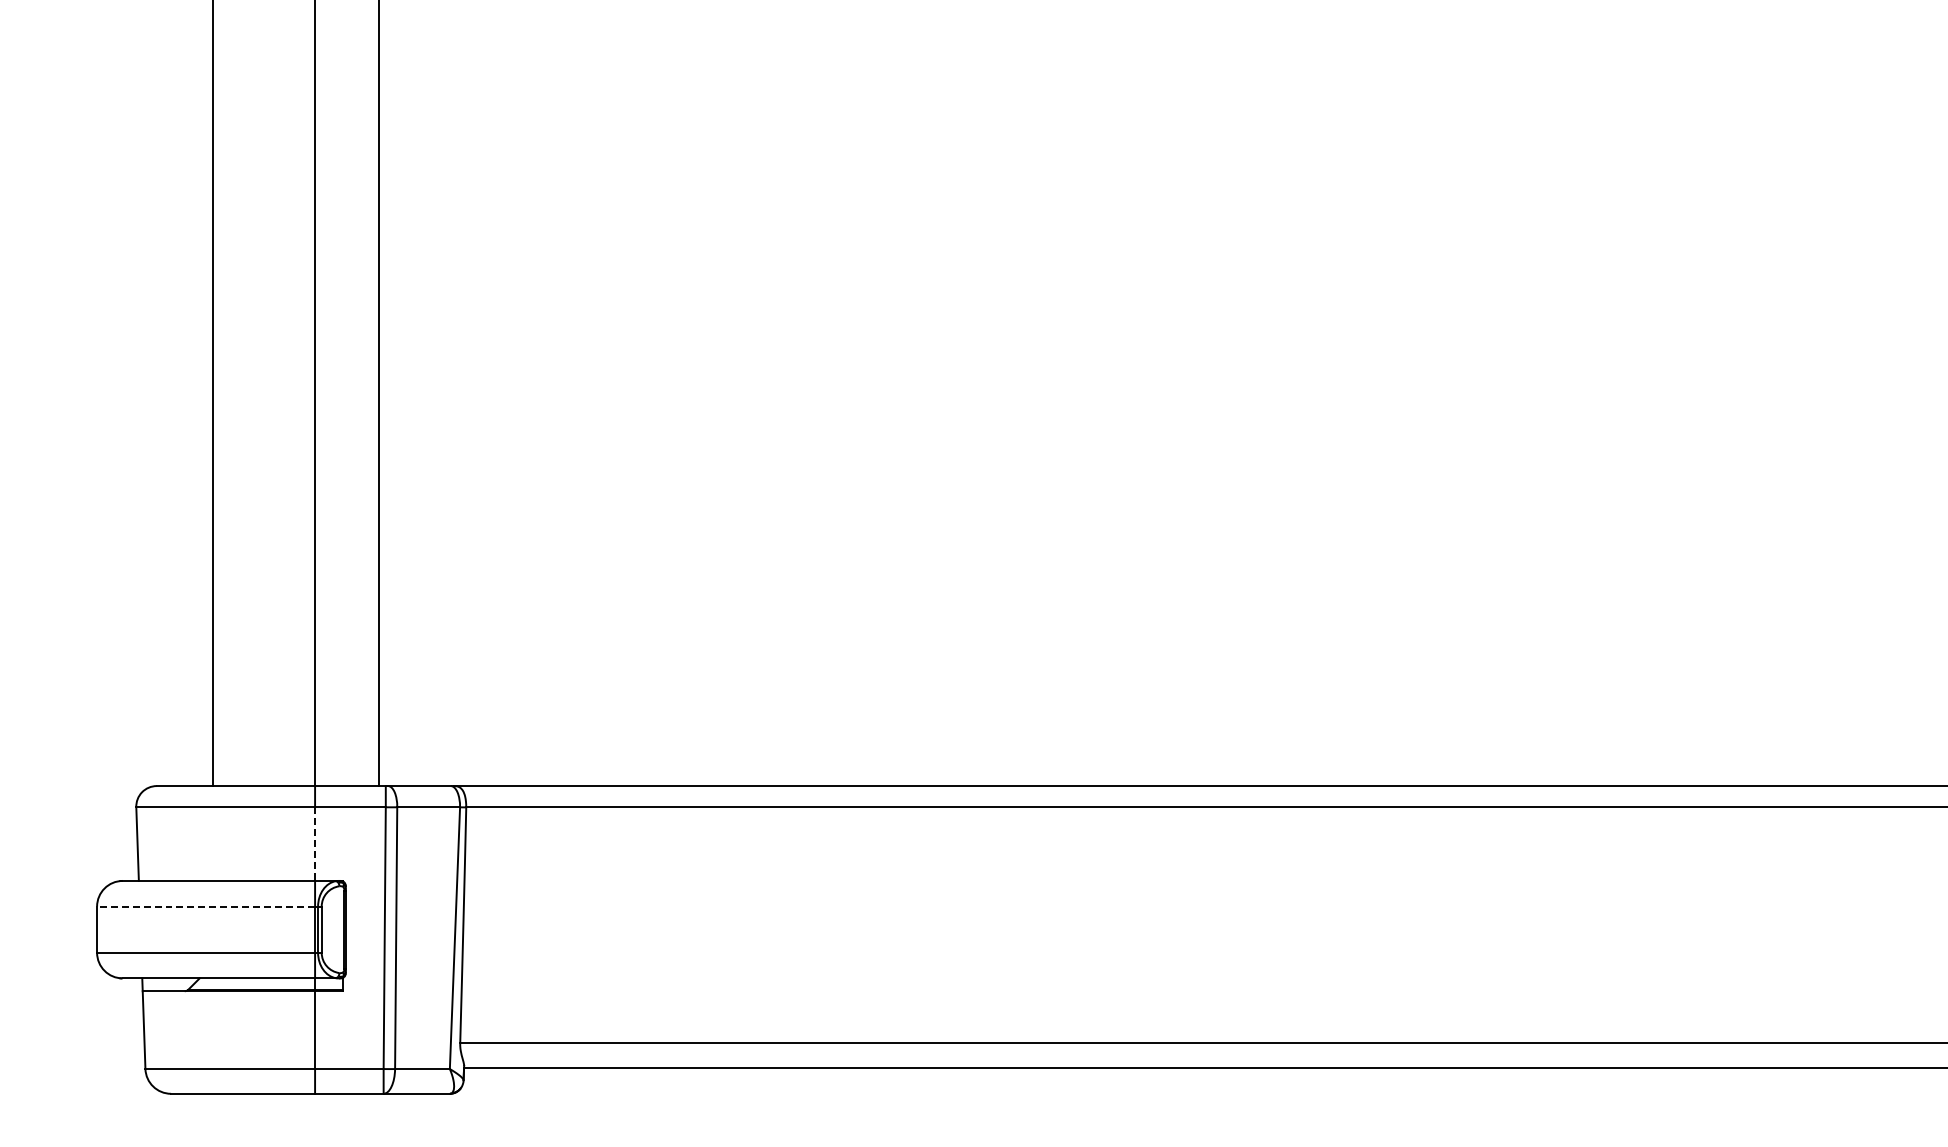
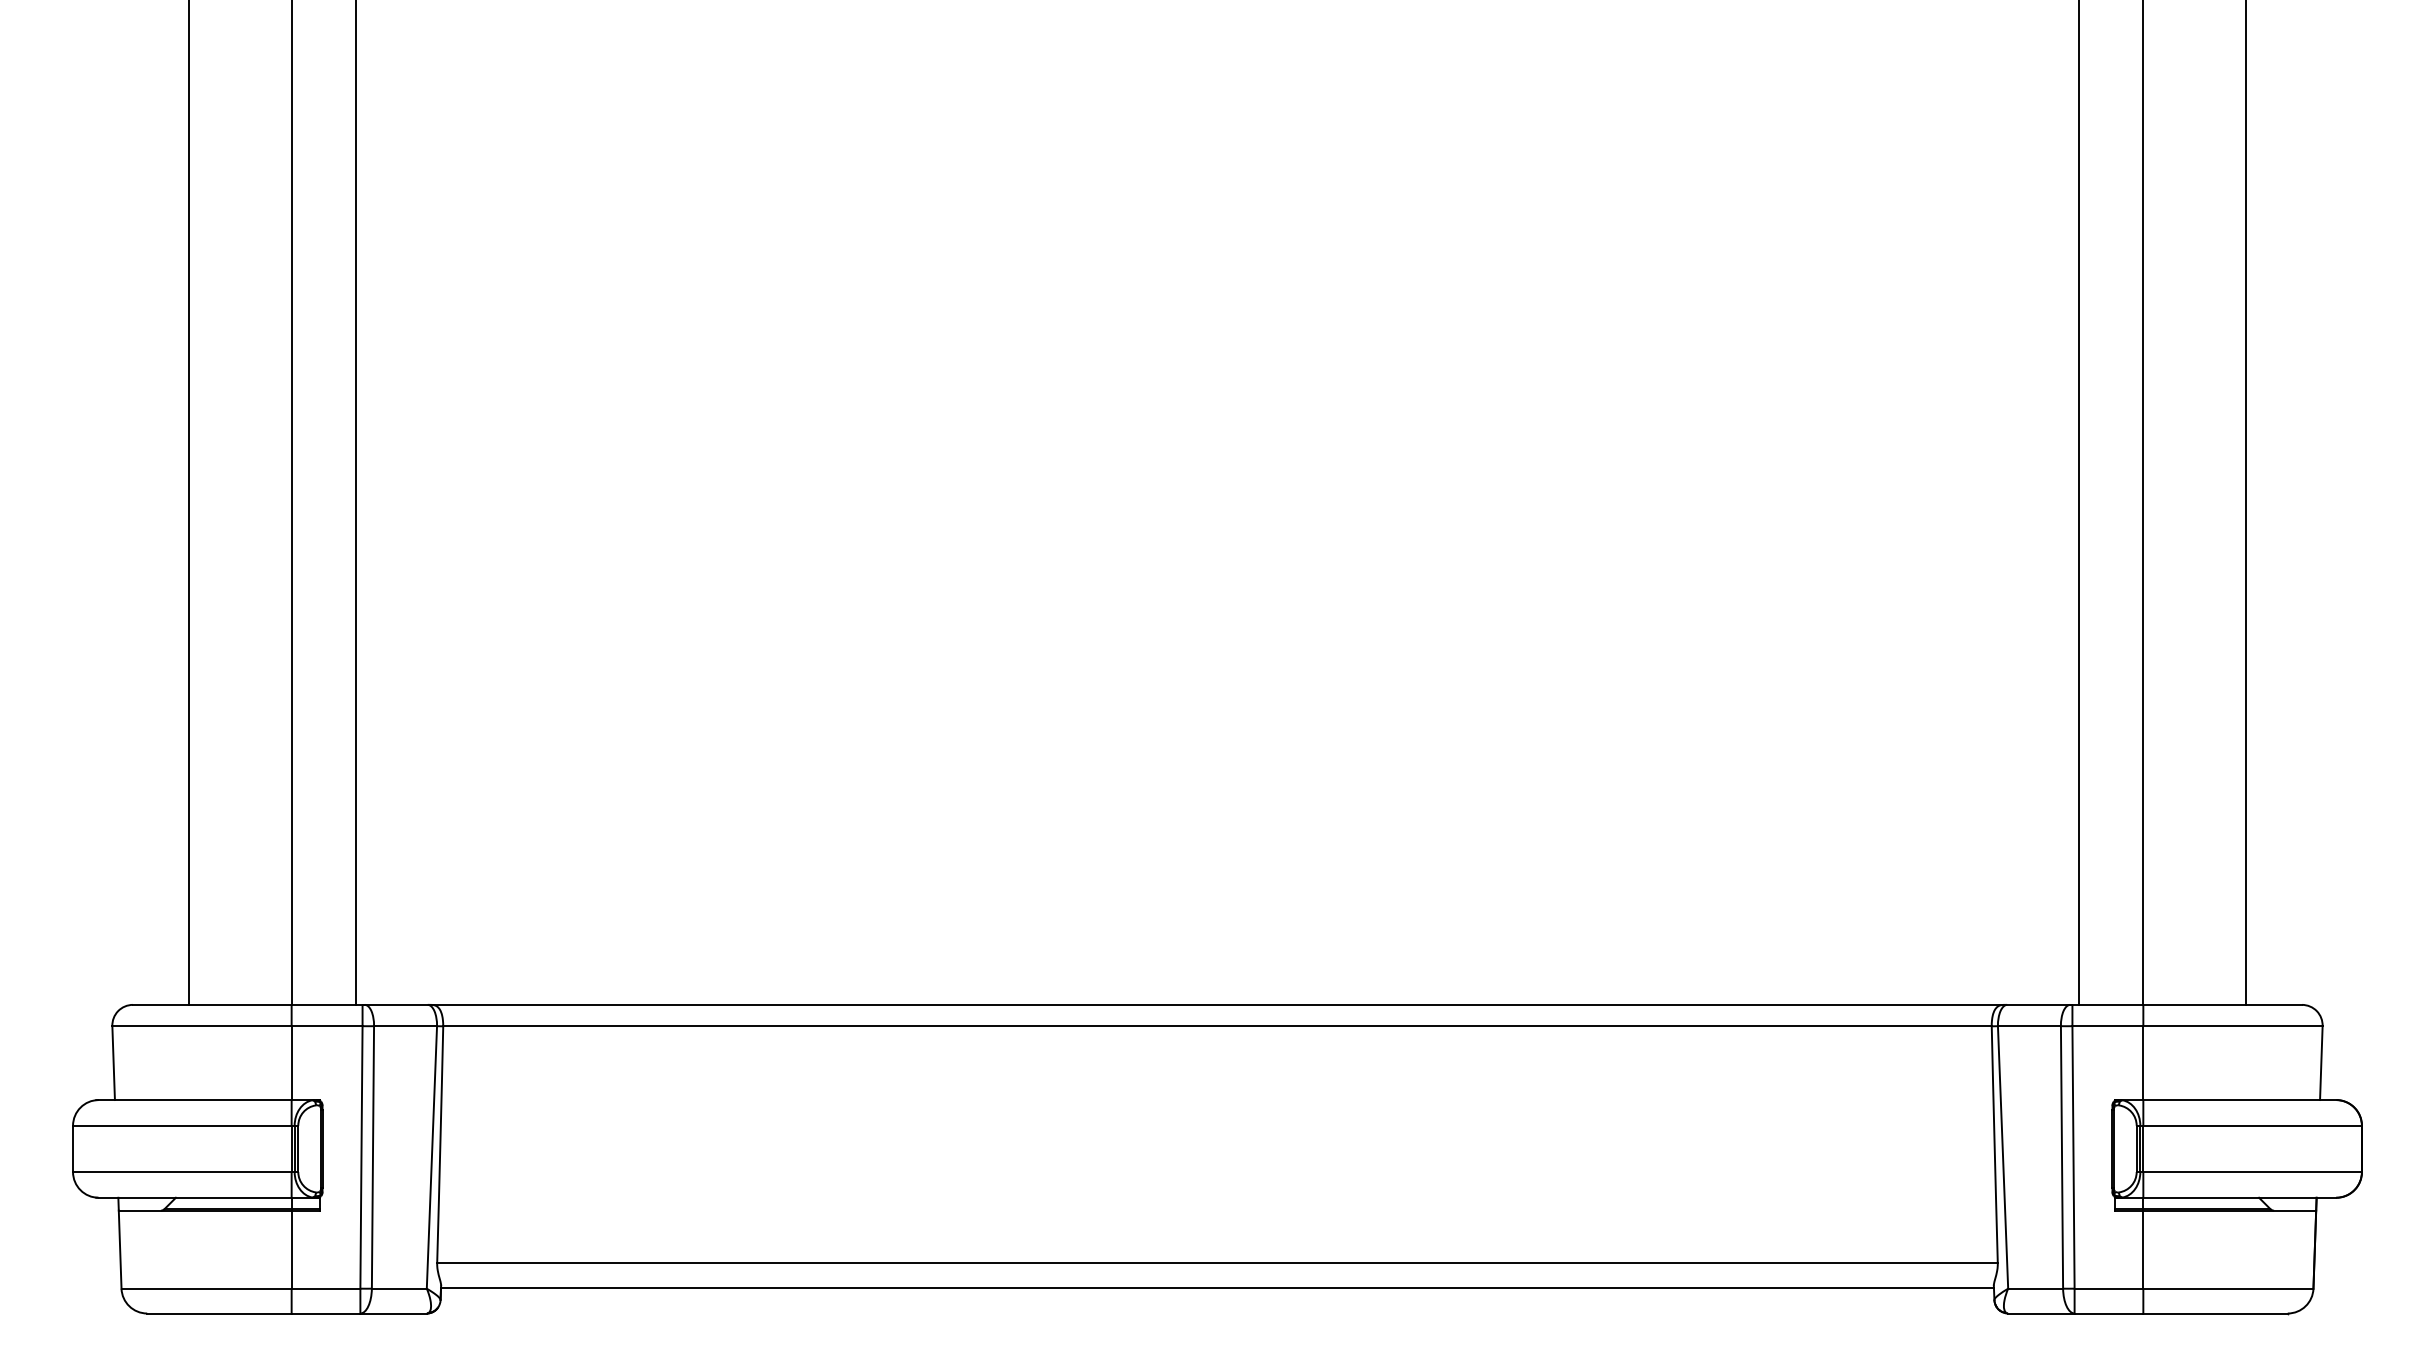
line: (314, 844) -> (291, 1063), dashed -> solid
line: (205, 906) -> (181, 1125), dashed -> solid

